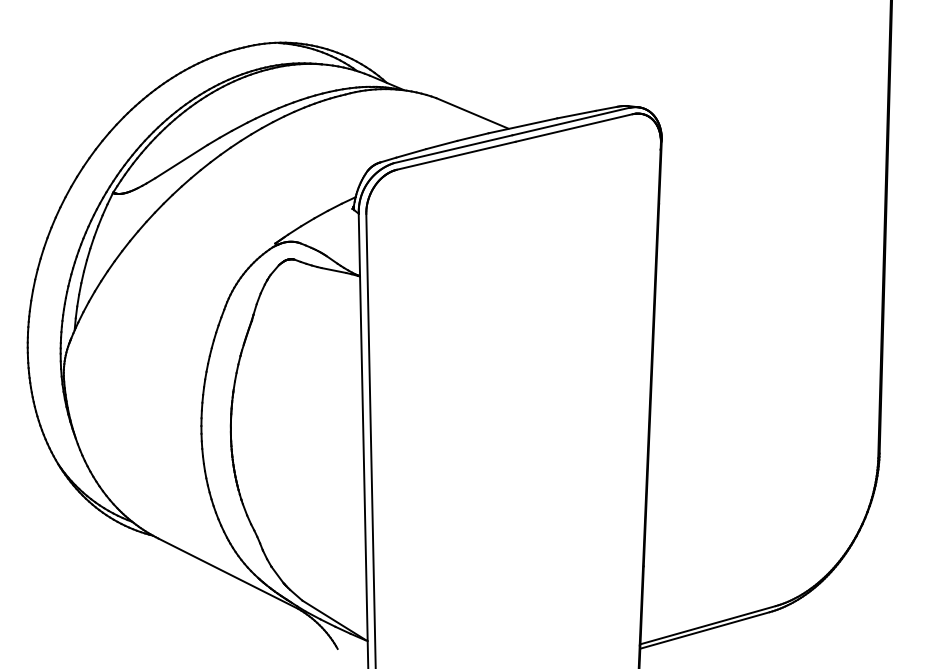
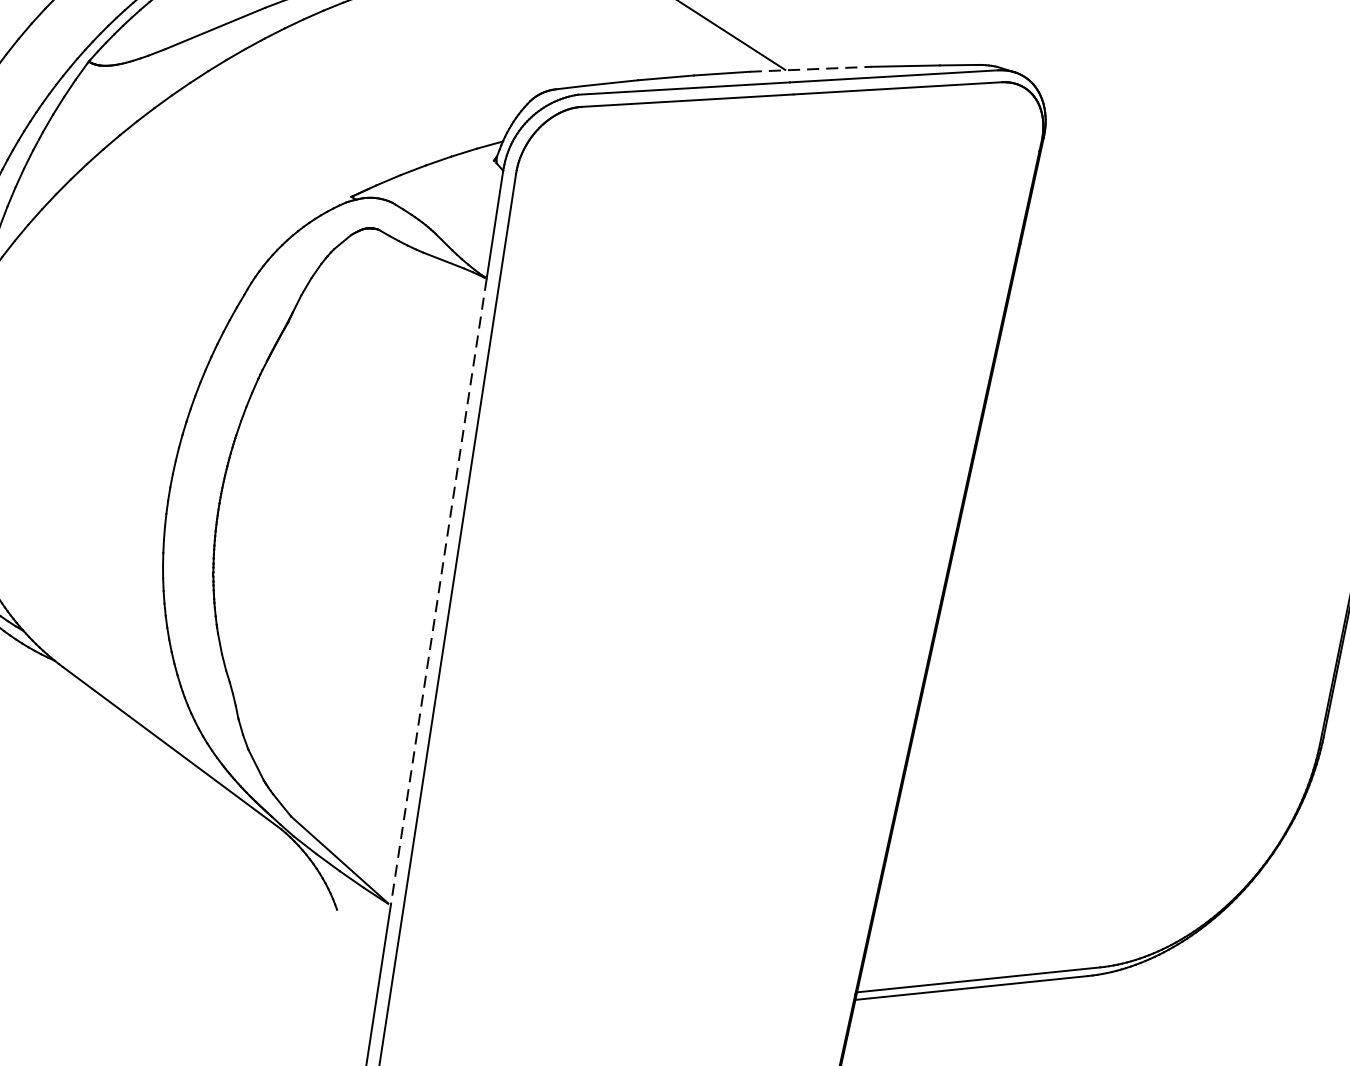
line: (523, 125) -> (811, 68), solid -> dashed
line: (363, 459) -> (437, 593), solid -> dashed

